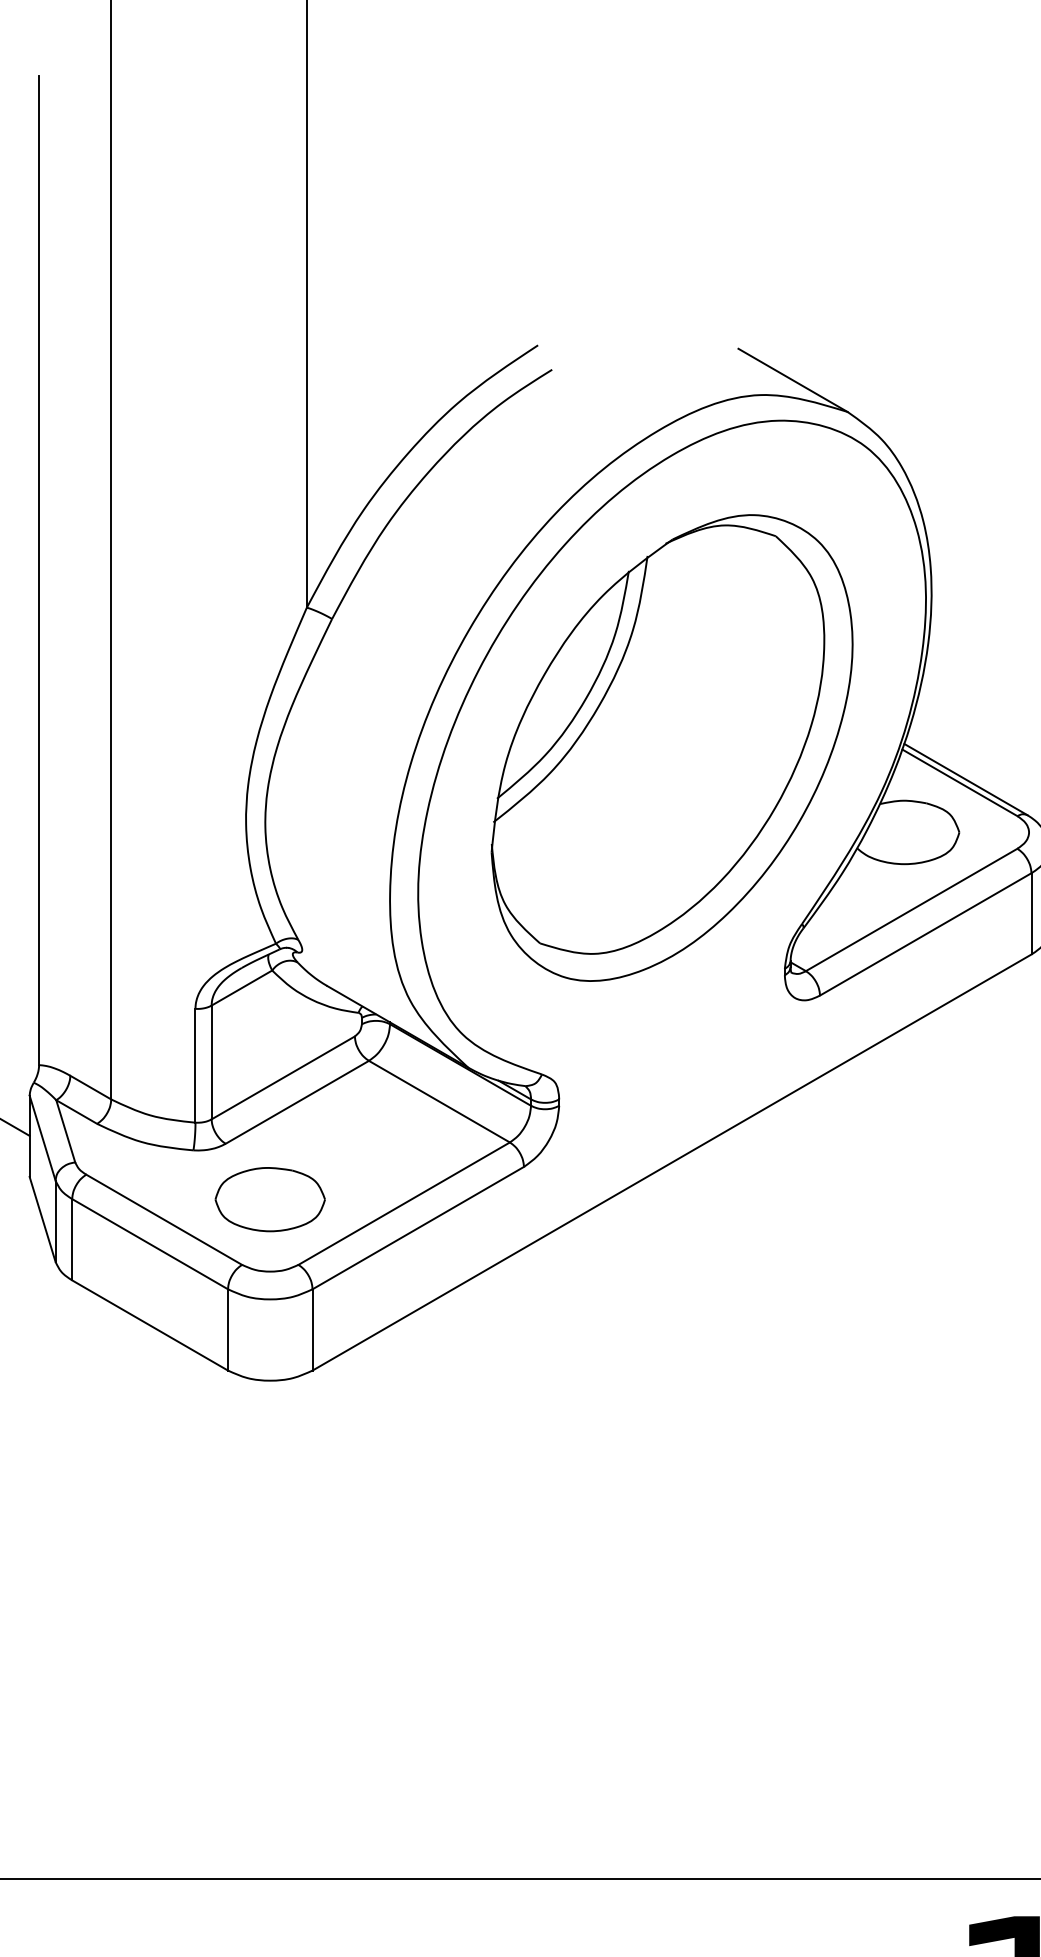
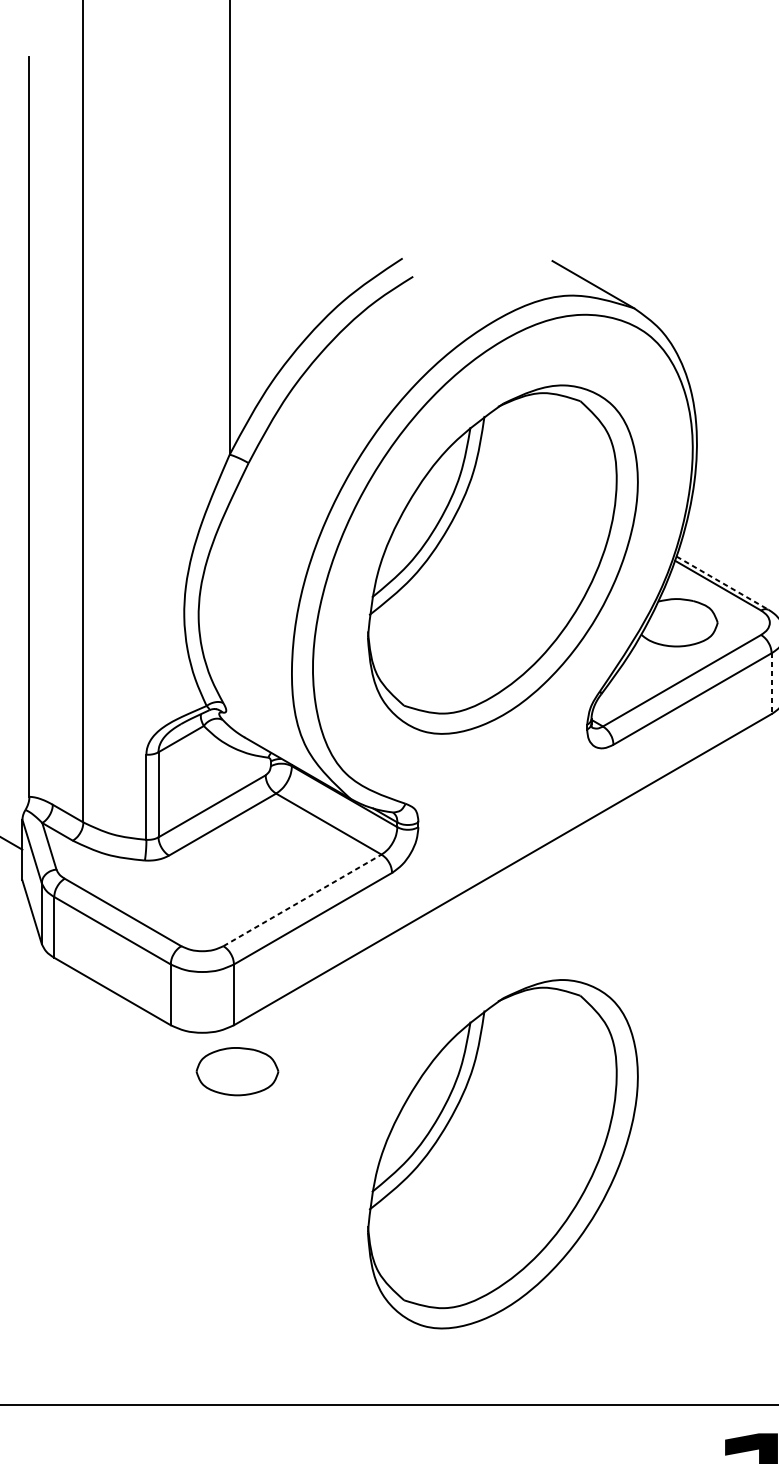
line: (966, 779) -> (723, 583), solid -> dashed
line: (1031, 913) -> (771, 683), solid -> dashed
part: (269, 1199) -> (236, 1071), moved
line: (404, 1203) -> (302, 900), solid -> dashed
part: (671, 1542) -> (502, 1153), added

